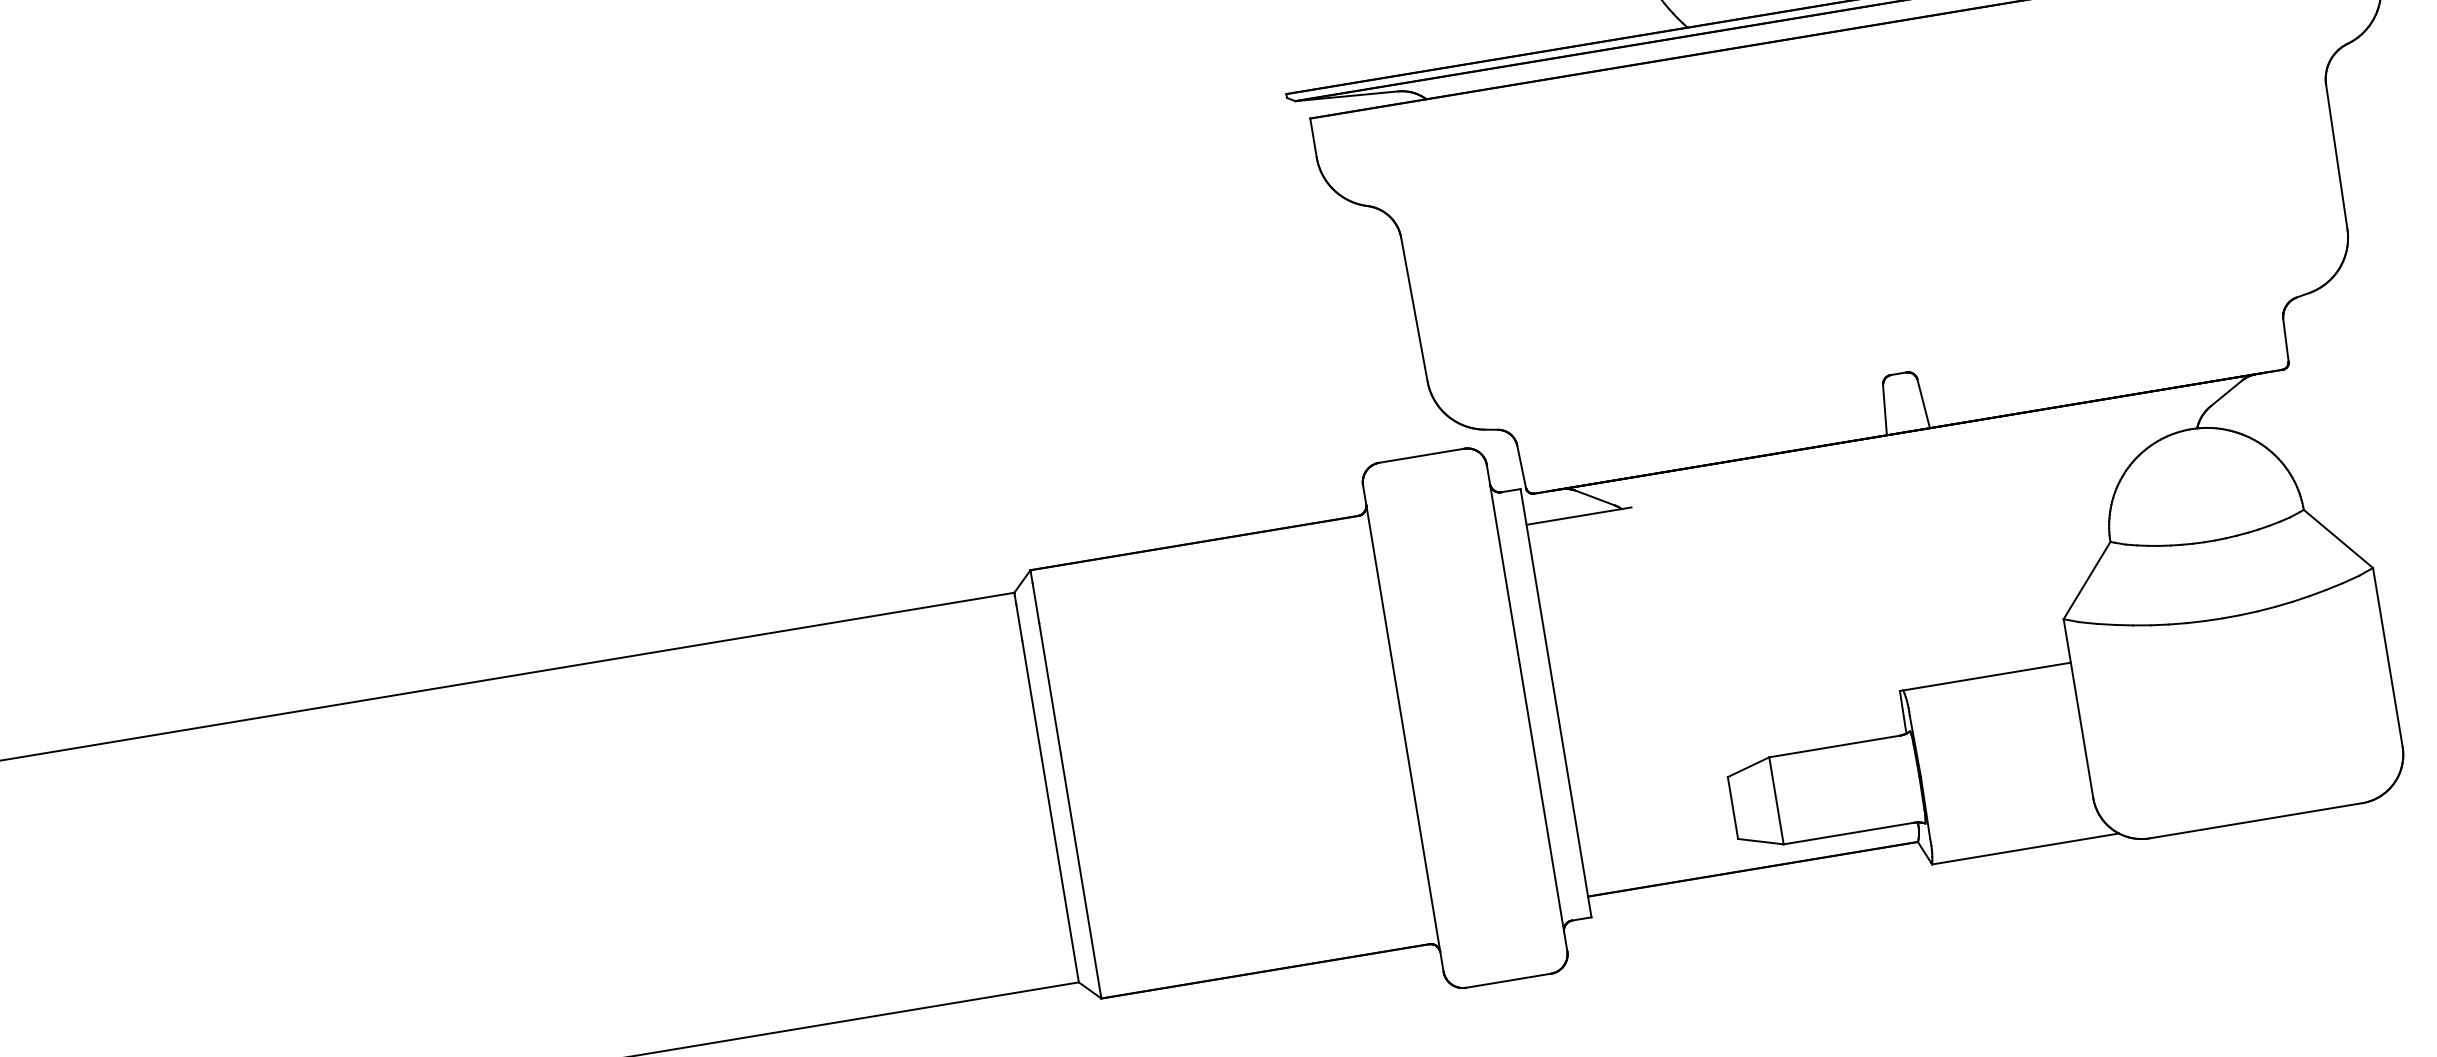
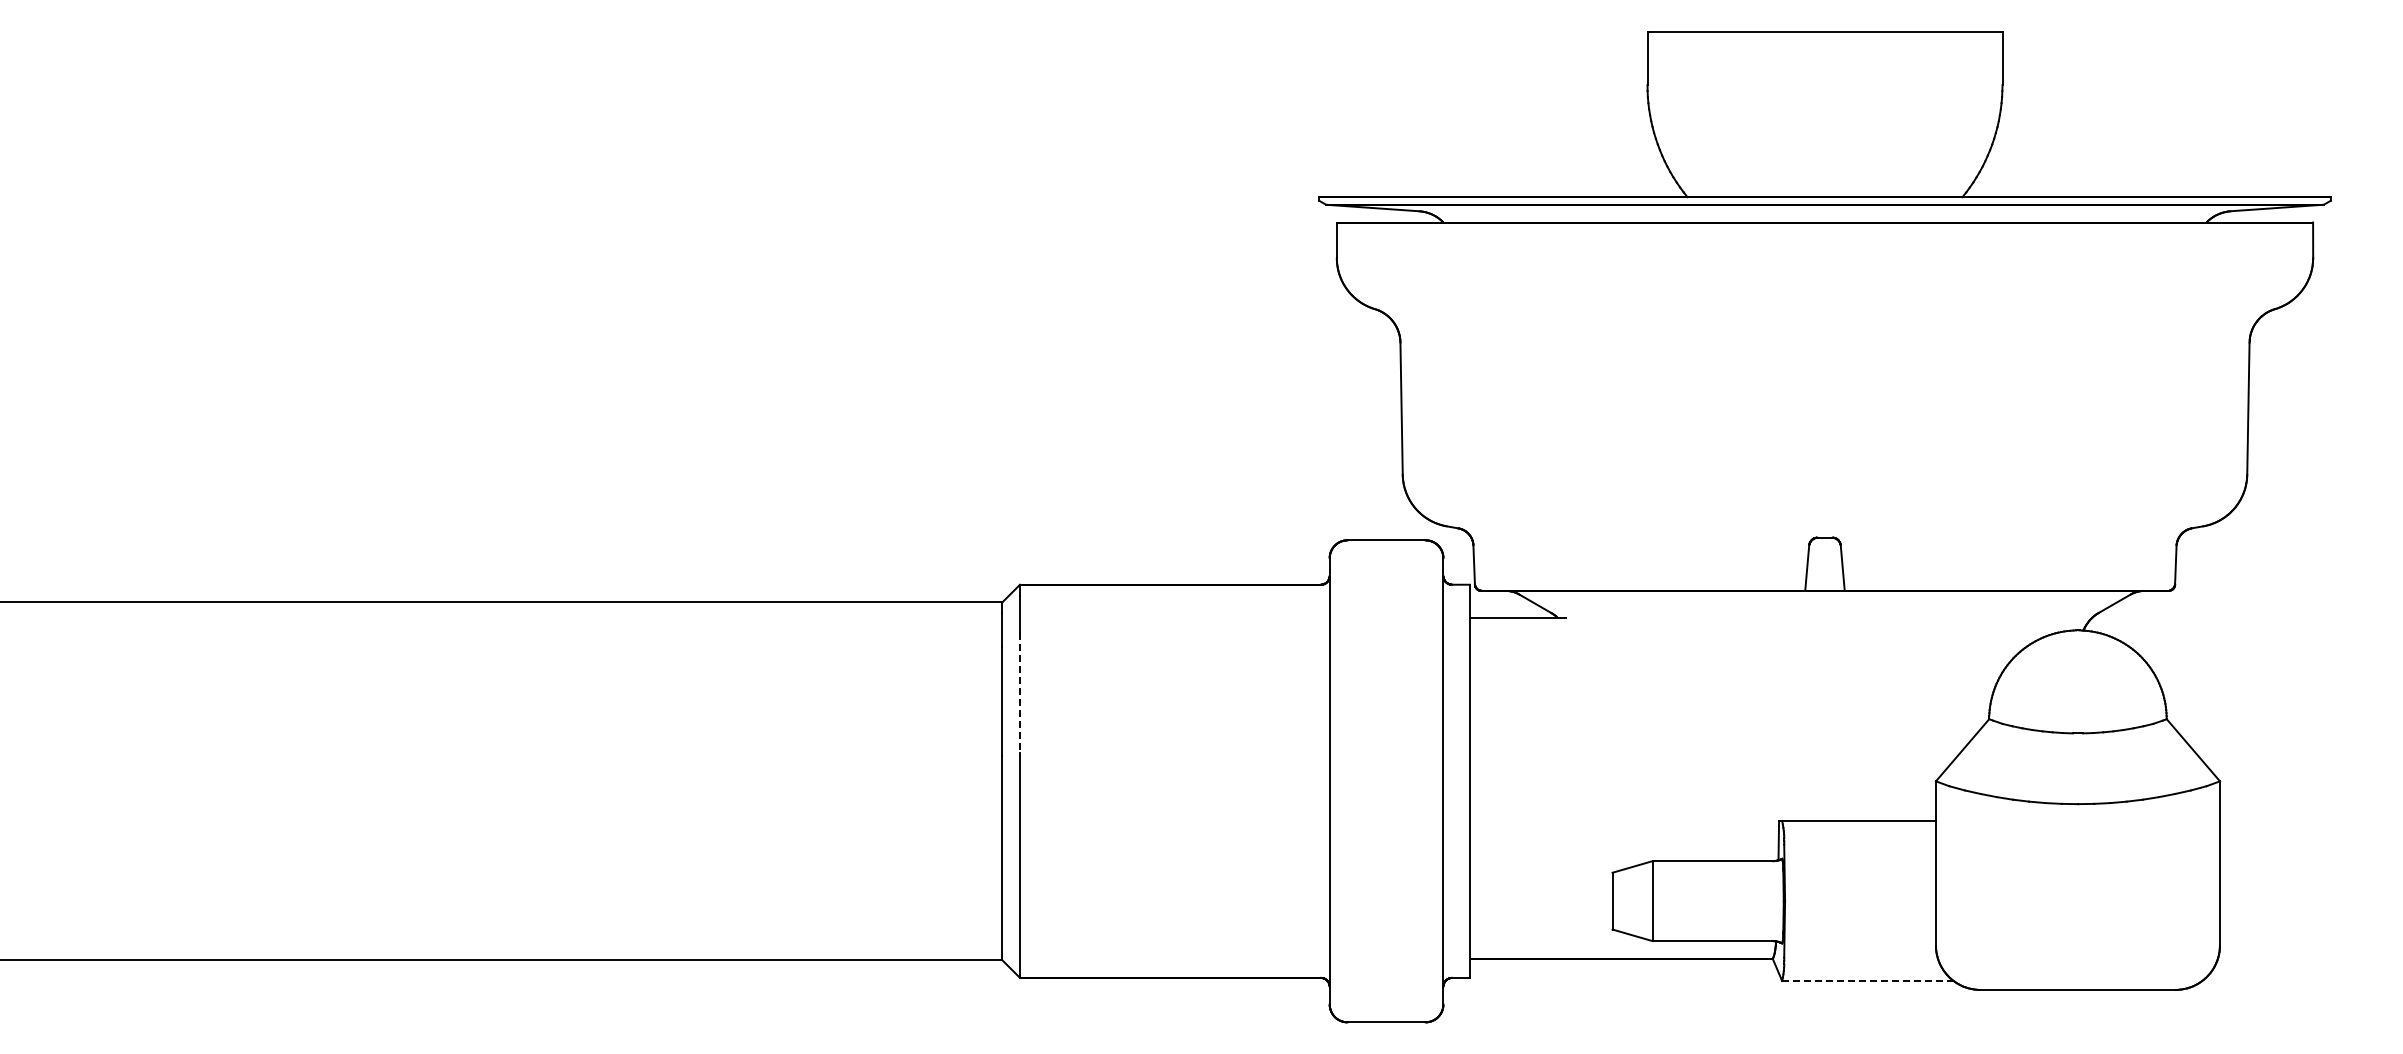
line: (1050, 688) -> (1020, 693), solid -> dashed
line: (2025, 849) -> (1867, 981), solid -> dashed

